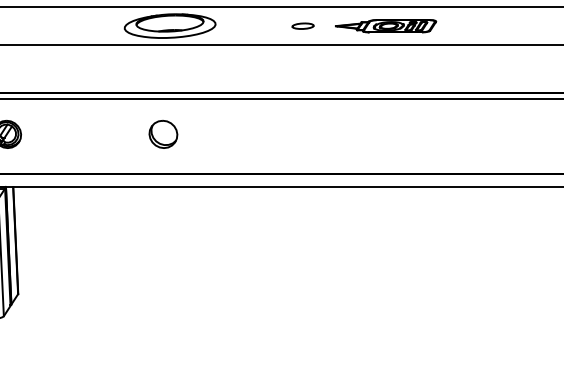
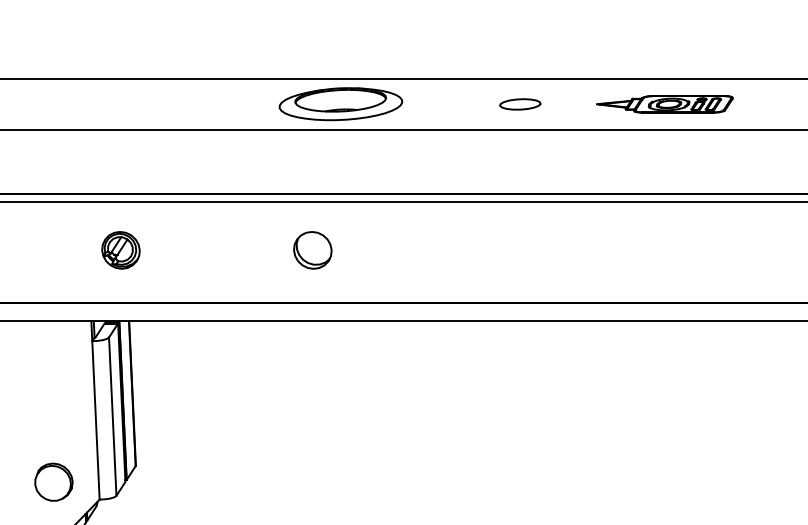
part: (303, 25) -> (520, 103), size x1.4
part: (385, 26) -> (664, 104), moved
part: (163, 134) -> (312, 250), moved

